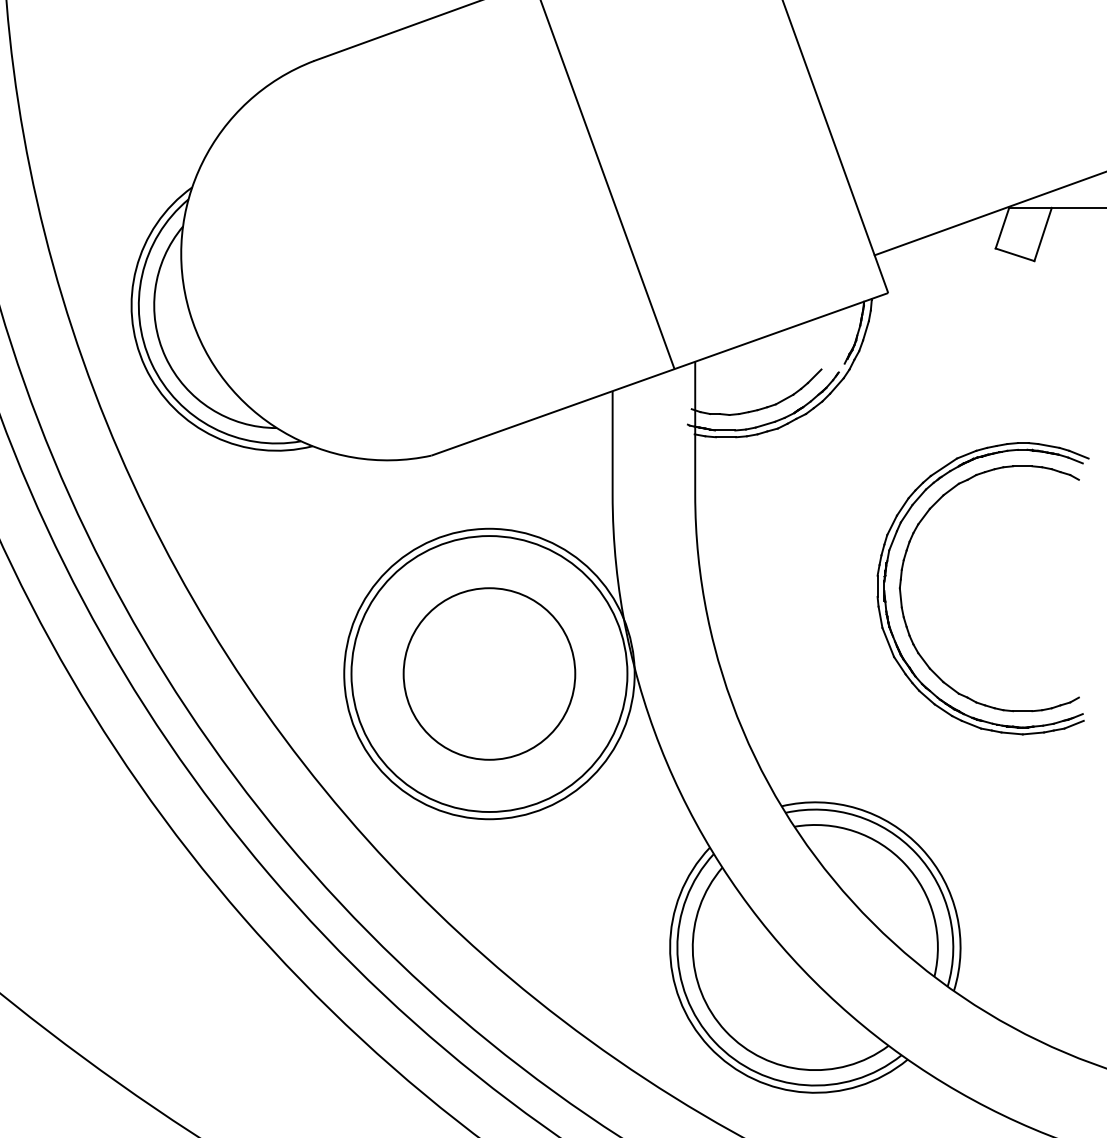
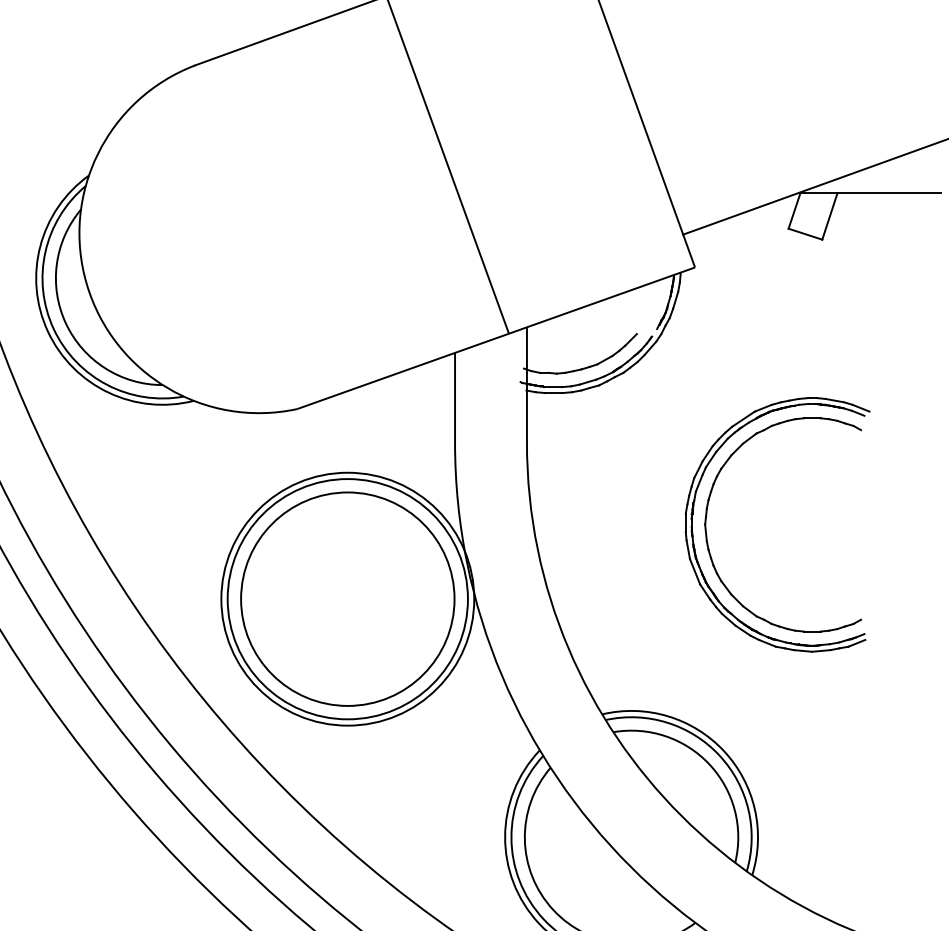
circle: (489, 673) -> (347, 598), size x1.43

